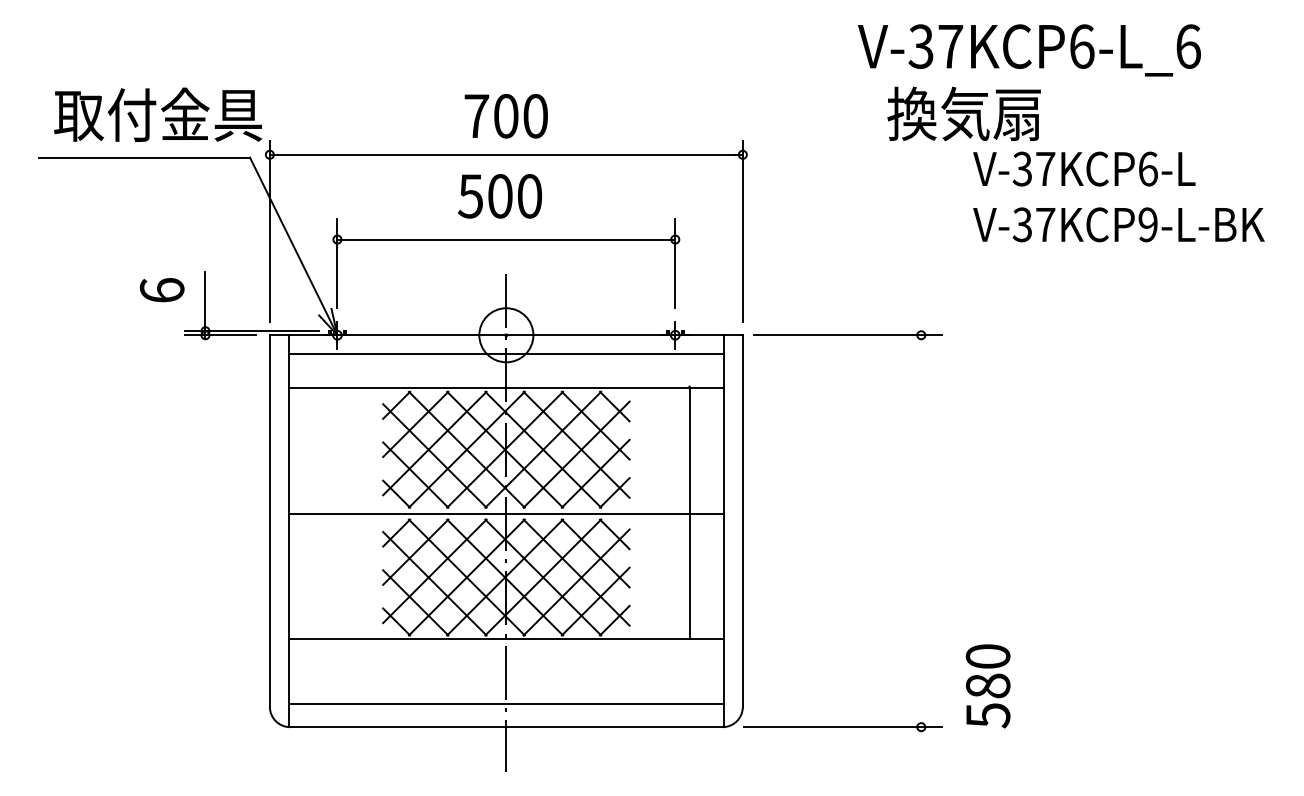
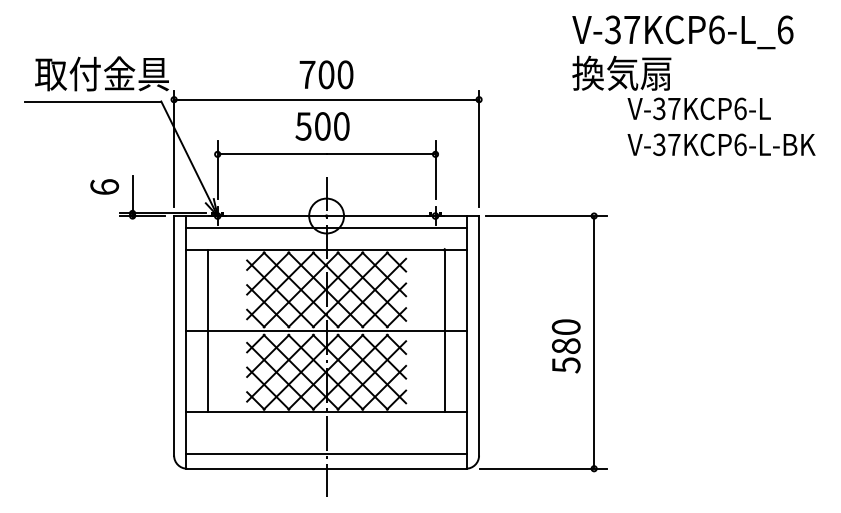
text: (1028, 50) -> (682, 32), moved
text: (1148, 224) -> (740, 144), V-37KCP9-L-BK -> V-37KCP6-L-BK
line: (323, 514) -> (208, 331), added
line: (921, 529) -> (594, 341), added
text: (986, 686) -> (565, 346), moved

